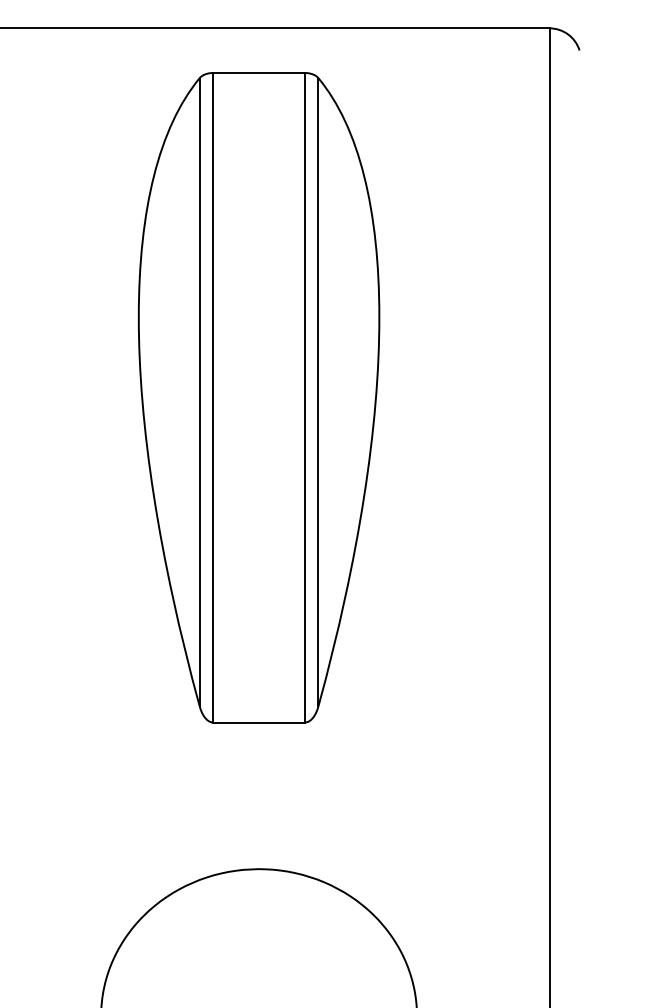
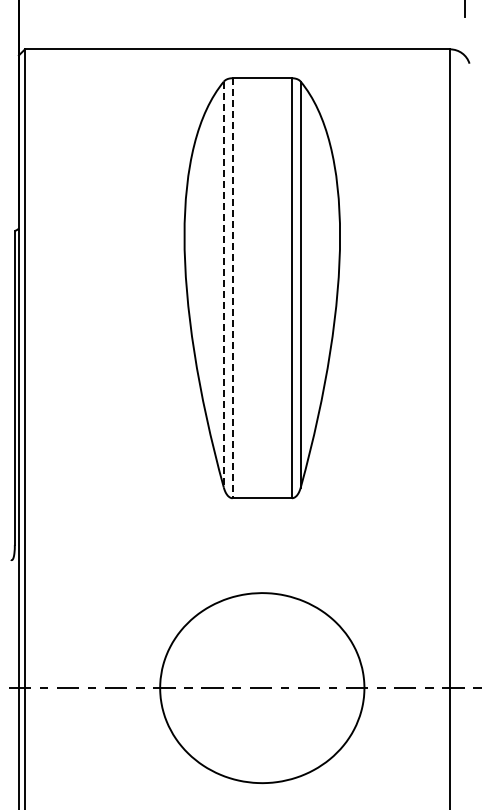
line: (199, 393) -> (223, 285), solid -> dashed
line: (212, 398) -> (232, 288), solid -> dashed

